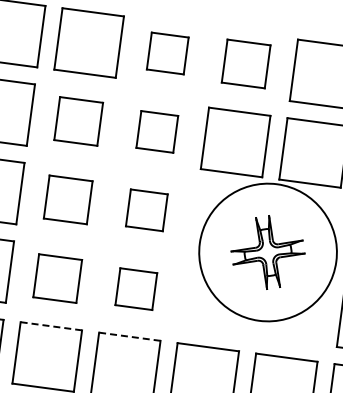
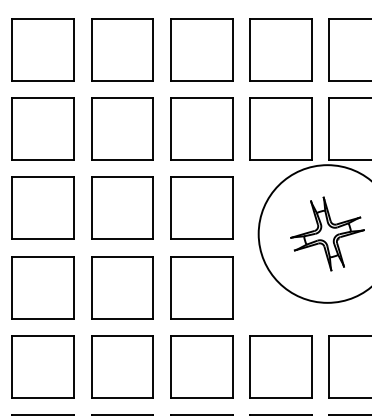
part: (167, 52) -> (201, 49), size x1.67
part: (245, 63) -> (280, 49), size x1.43
part: (78, 120) -> (122, 128), size x1.43
part: (157, 131) -> (201, 128), size x1.67
part: (68, 199) -> (122, 207), size x1.43
part: (146, 209) -> (201, 207), size x1.67
part: (57, 278) -> (122, 287), size x1.43
part: (136, 288) -> (201, 287), size x1.67
line: (51, 326) -> (122, 335), dashed -> solid
line: (129, 336) -> (201, 335), dashed -> solid

